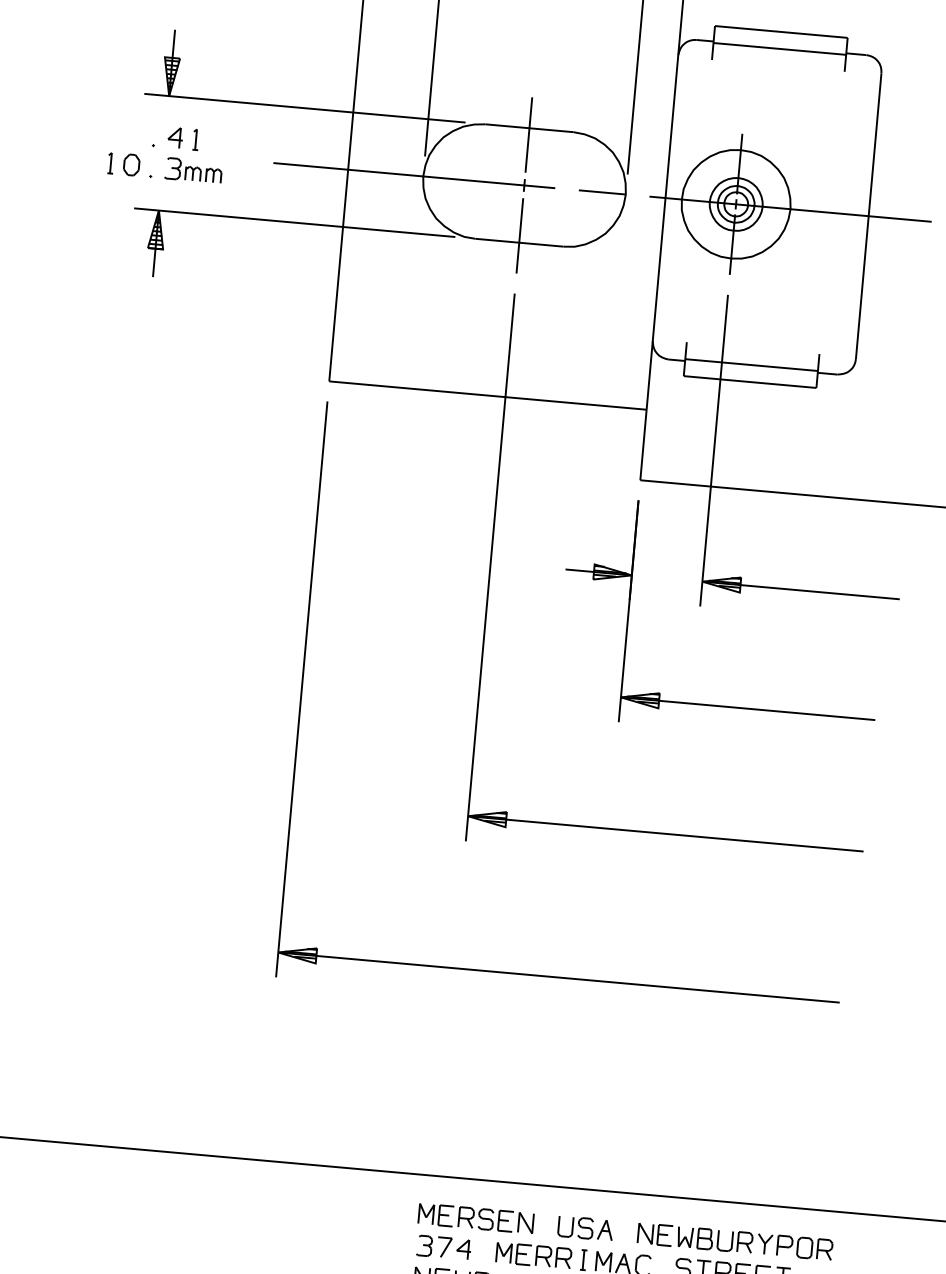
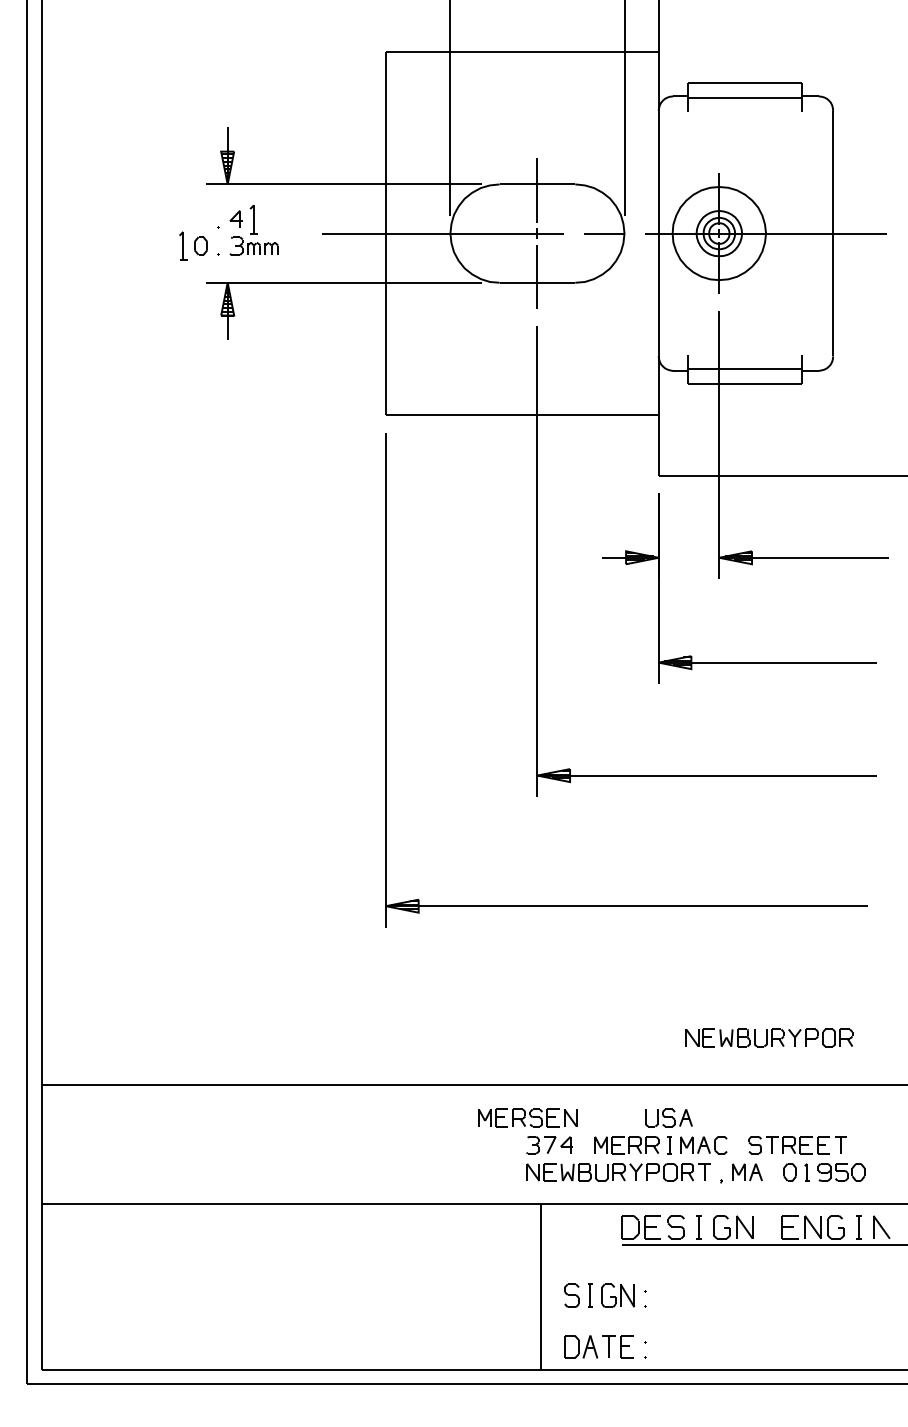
part: (195, 139) -> (253, 219), size x1.6
part: (110, 162) -> (182, 245), size x1.6
part: (475, 1218) -> (527, 1117), moved
part: (735, 1241) -> (769, 1037), moved

